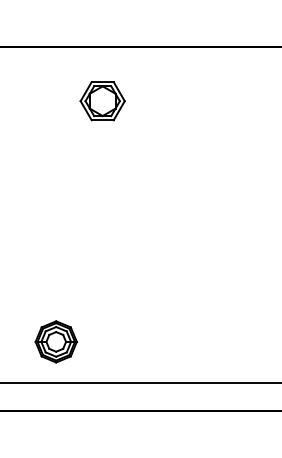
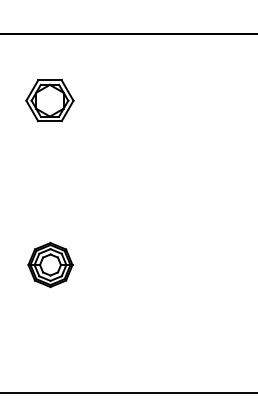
part: (102, 101) -> (49, 101), moved
part: (55, 341) -> (49, 264), moved

